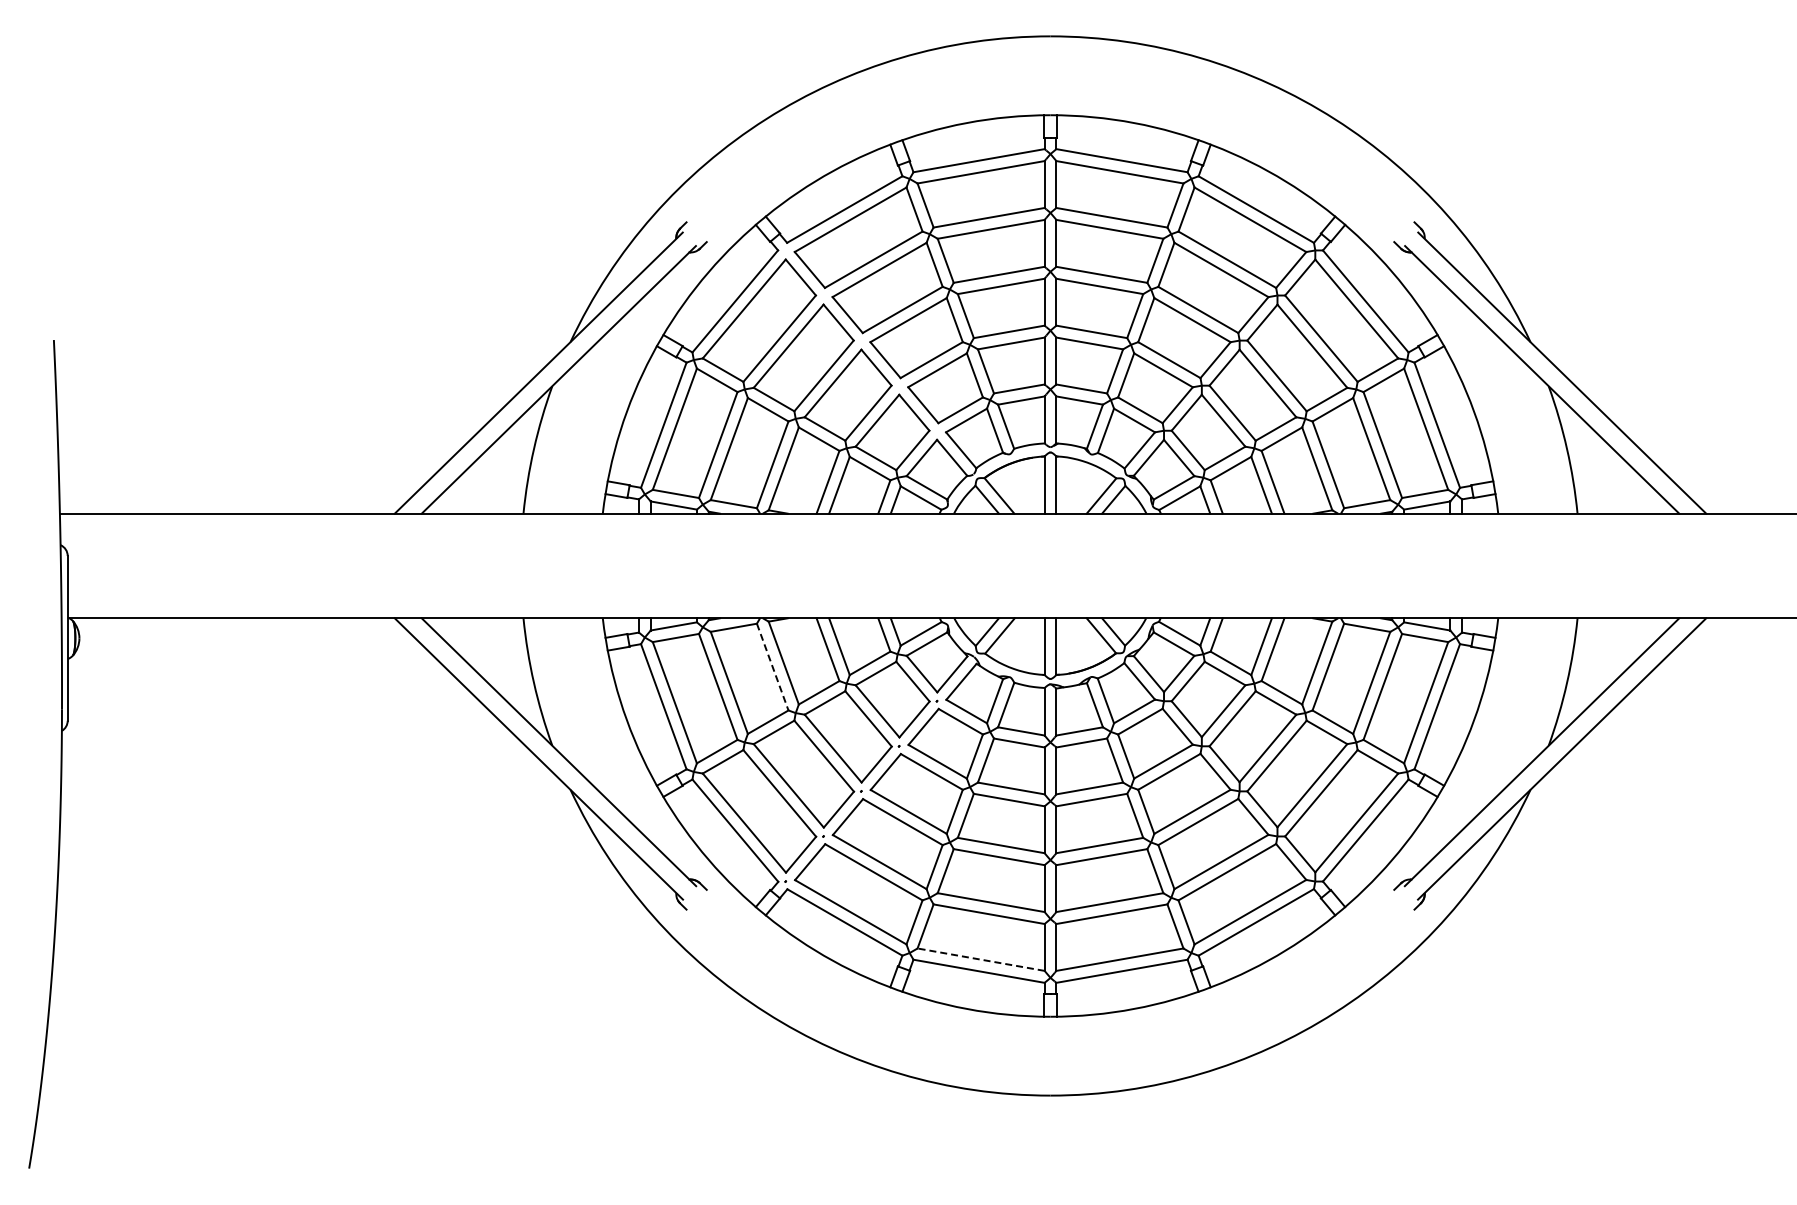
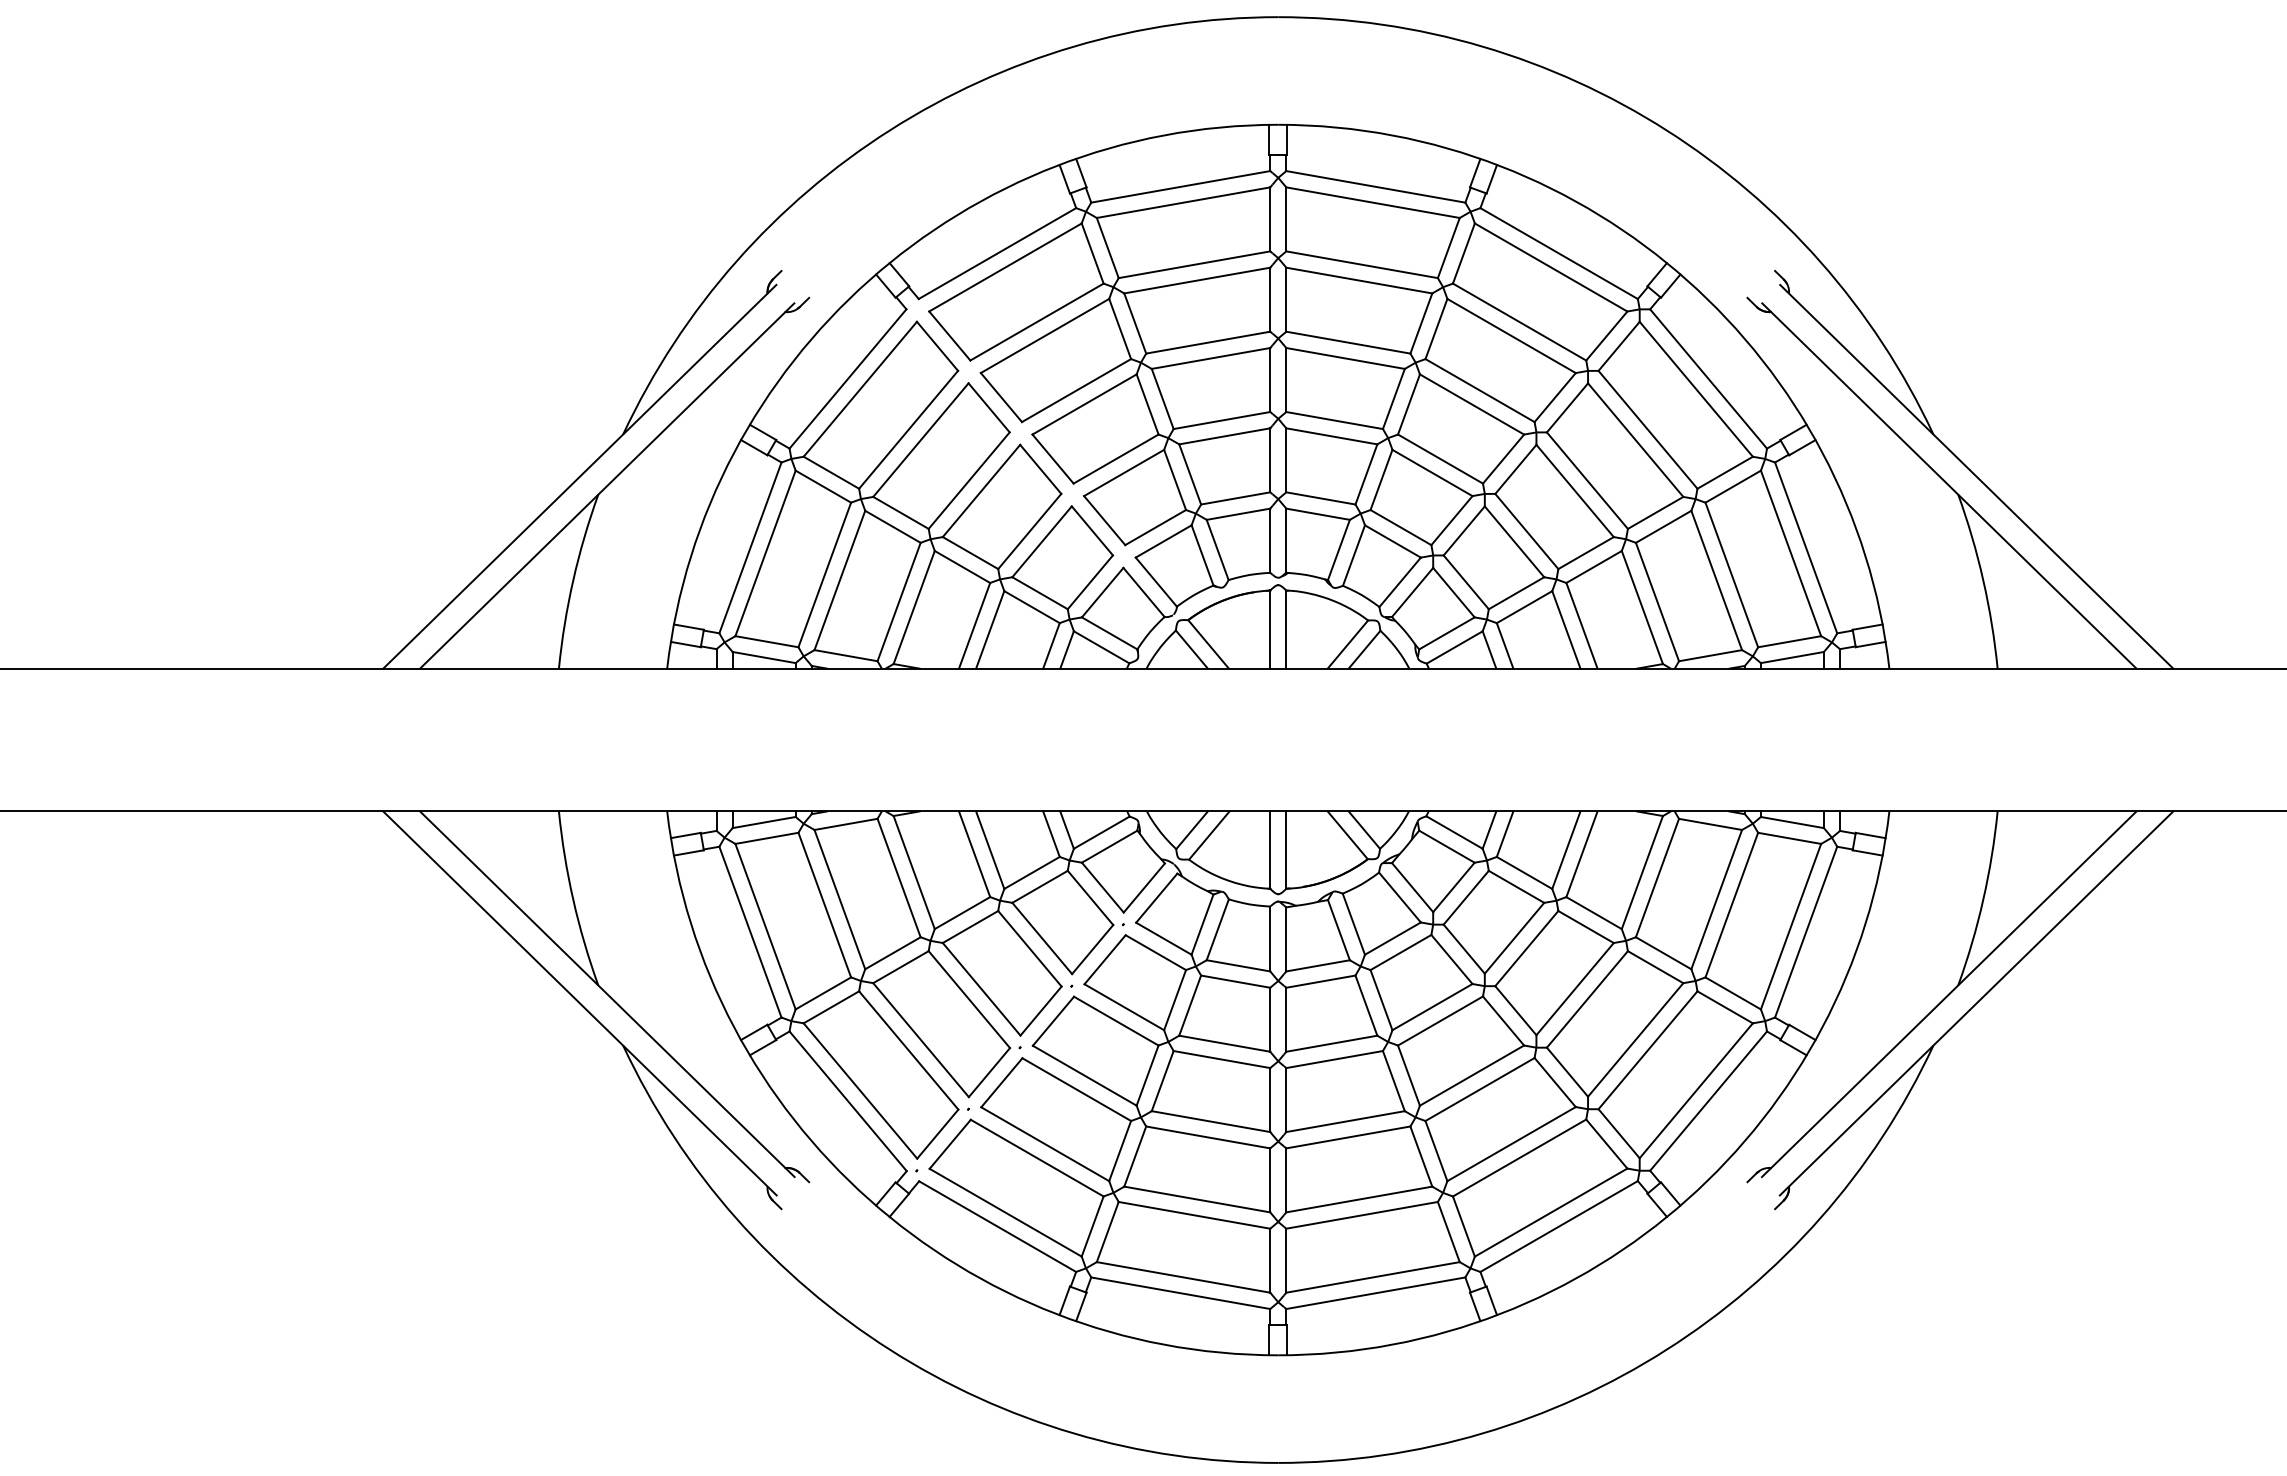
line: (772, 667) -> (898, 878), dashed -> solid
line: (981, 959) -> (1184, 1277), dashed -> solid

